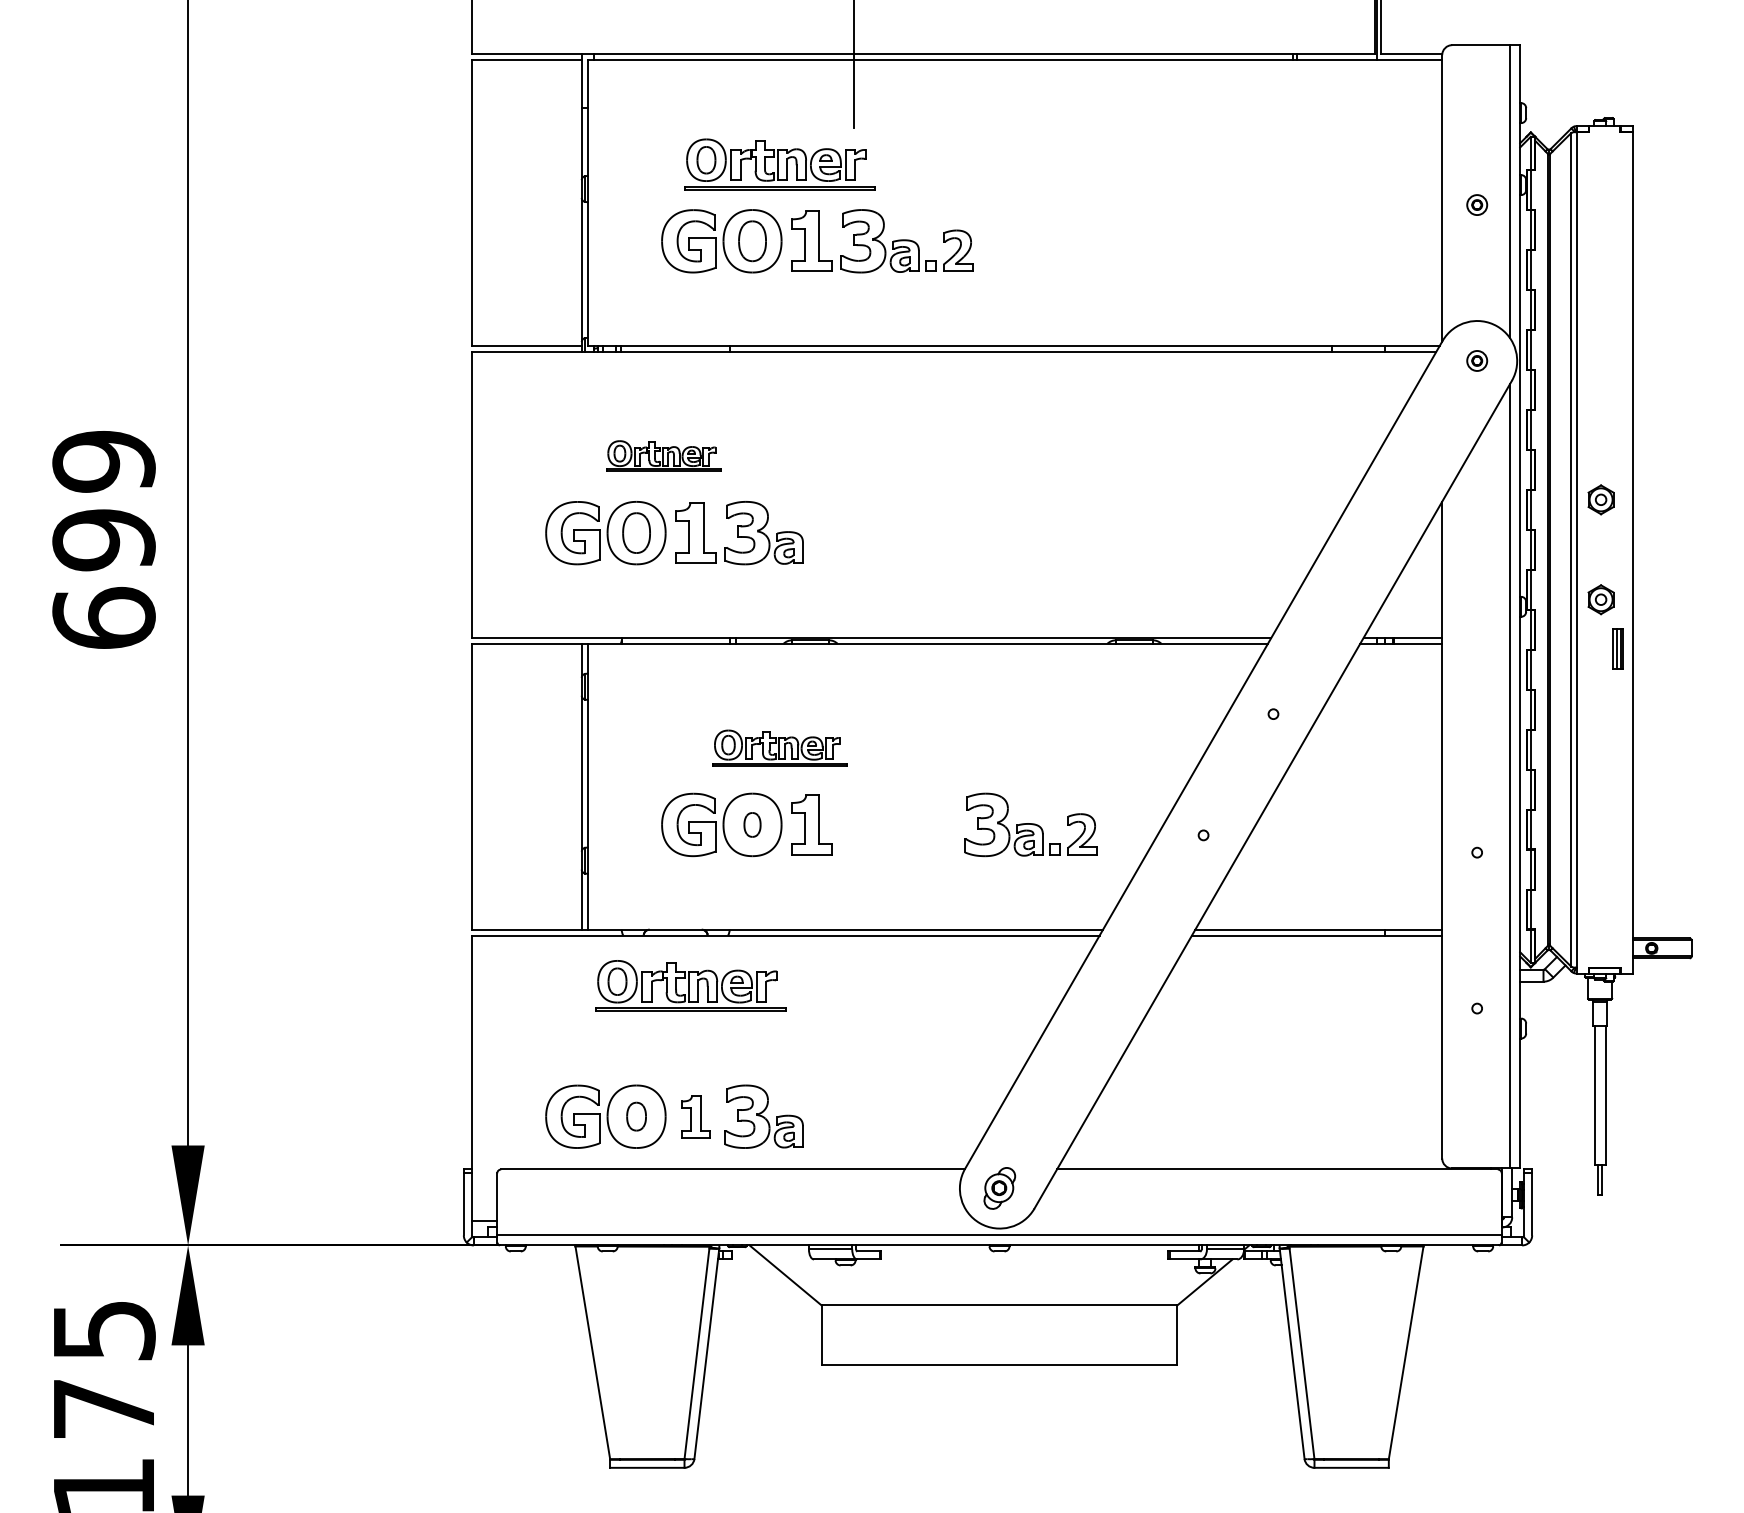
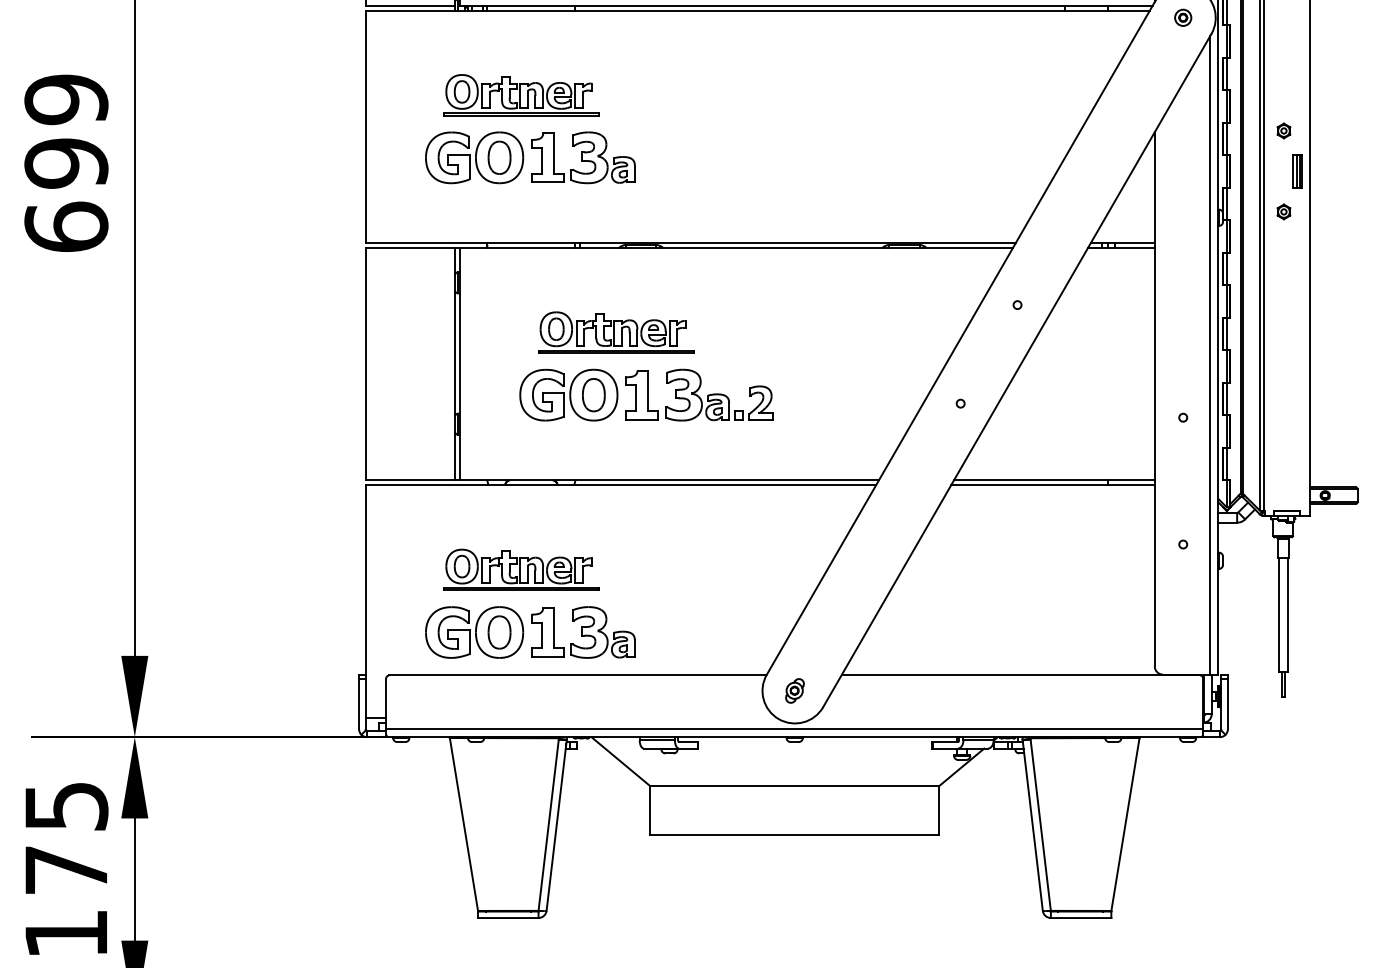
part: (663, 455) -> (521, 94), size x1.67
part: (1600, 500) -> (1283, 131), size x0.62
part: (1600, 599) -> (1283, 211), size x0.62
part: (1617, 648) -> (1297, 171), moved
part: (779, 747) -> (615, 332), size x1.43
part: (752, 824) -> (593, 394), size x1.67
part: (1030, 824) -> (719, 394), moved
part: (690, 985) -> (521, 569), moved
part: (636, 1116) -> (499, 632), size x1.43
part: (695, 1116) -> (547, 632), size x1.43
part: (999, 1188) -> (794, 690), size x0.71

